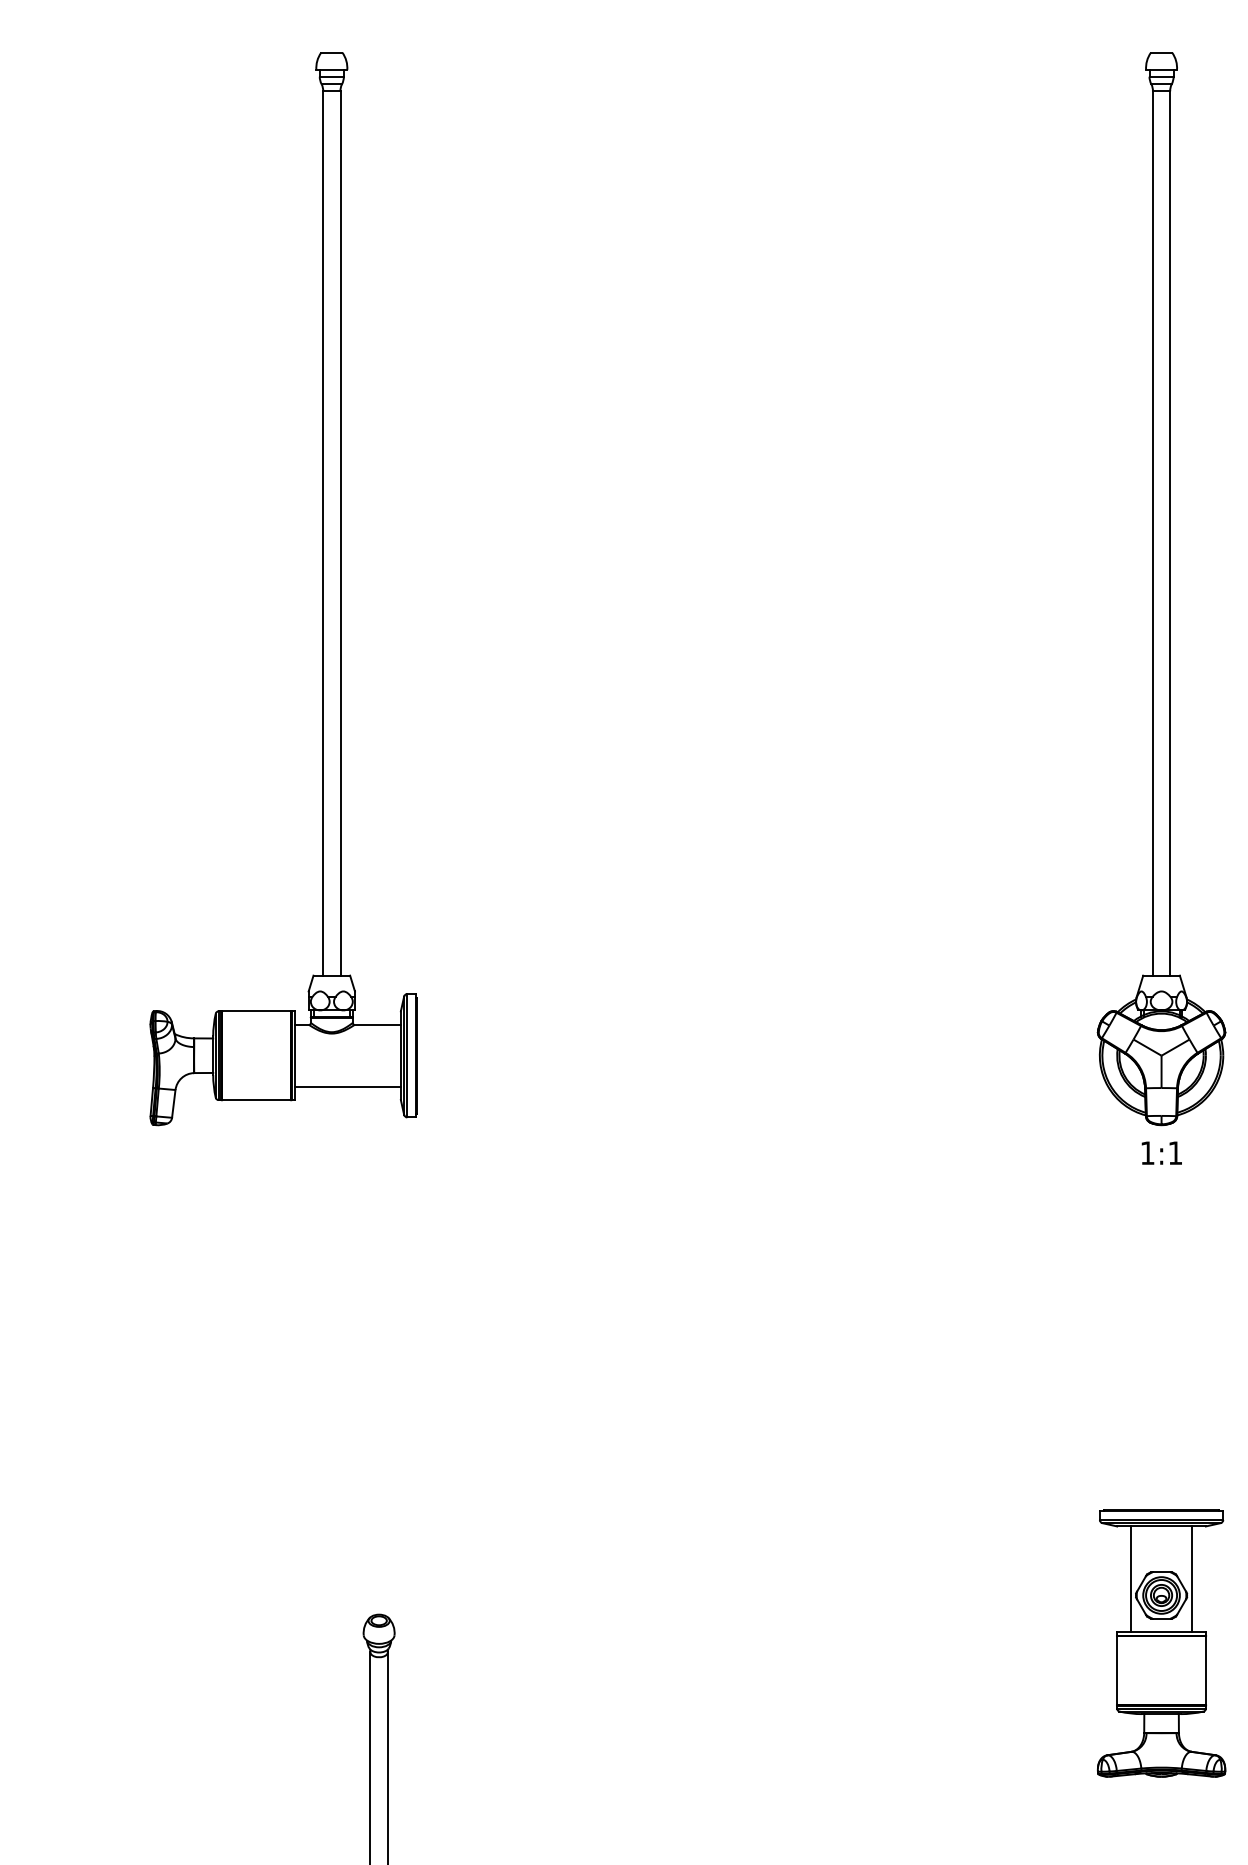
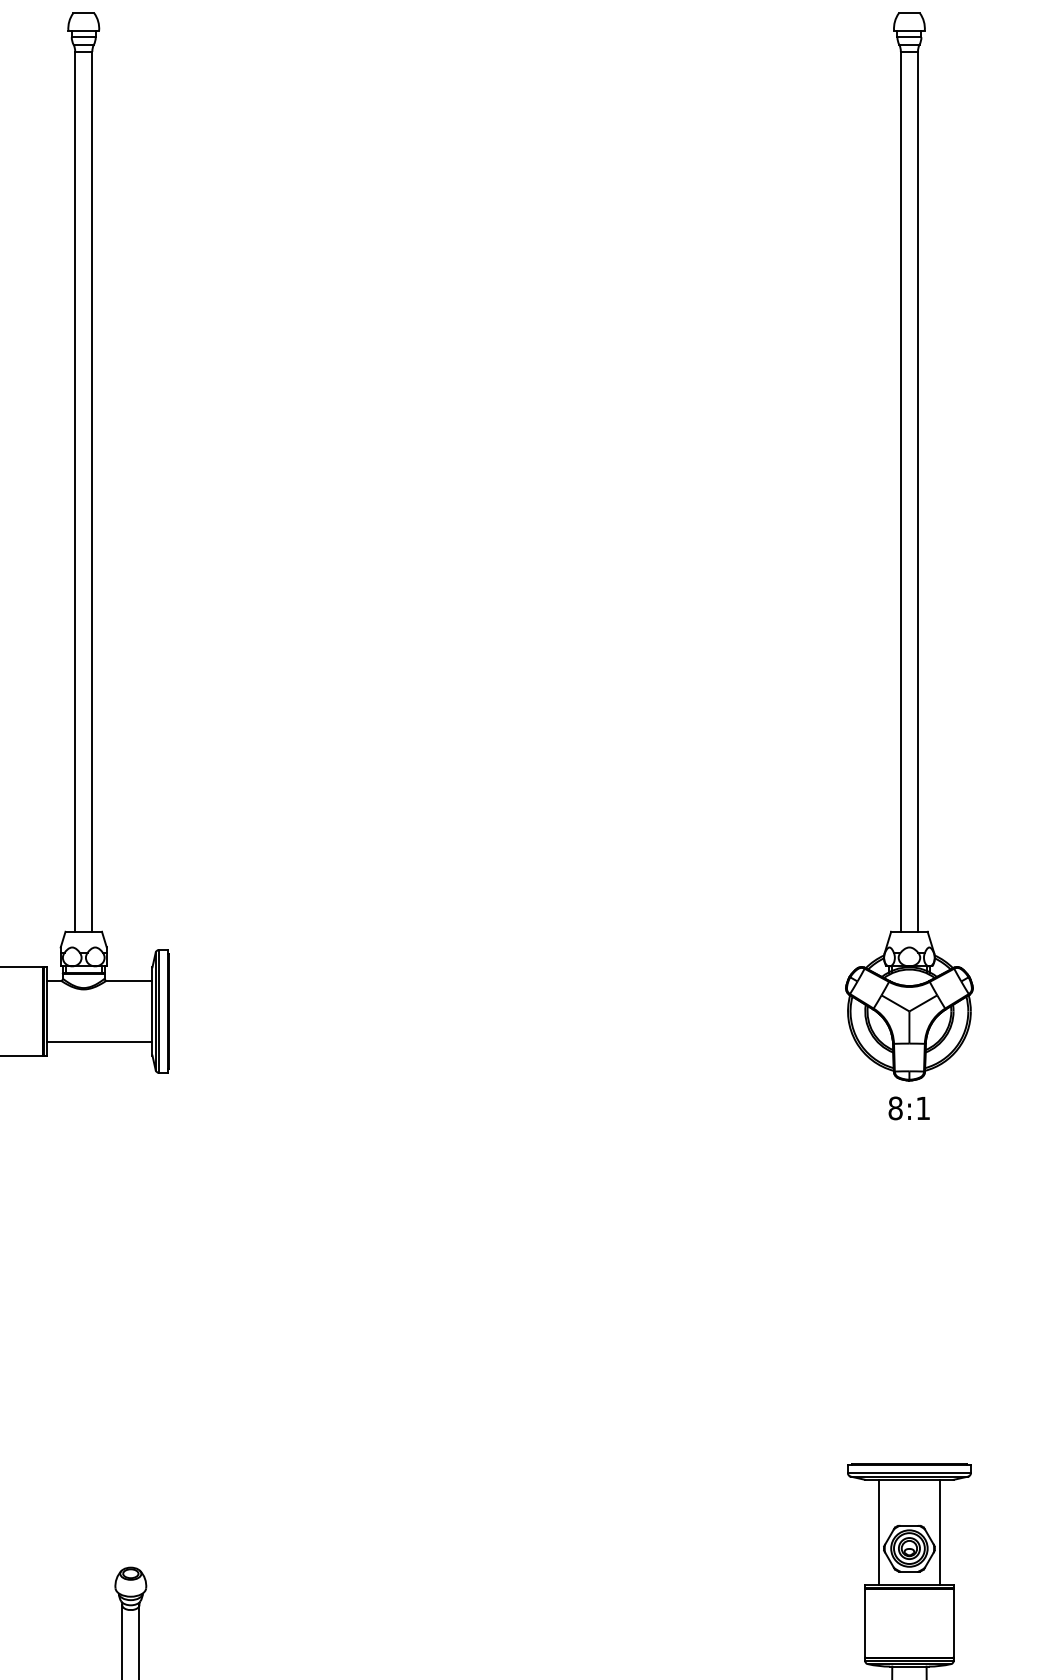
text: (1147, 1153) -> (895, 1108), 1:1 -> 8:1

